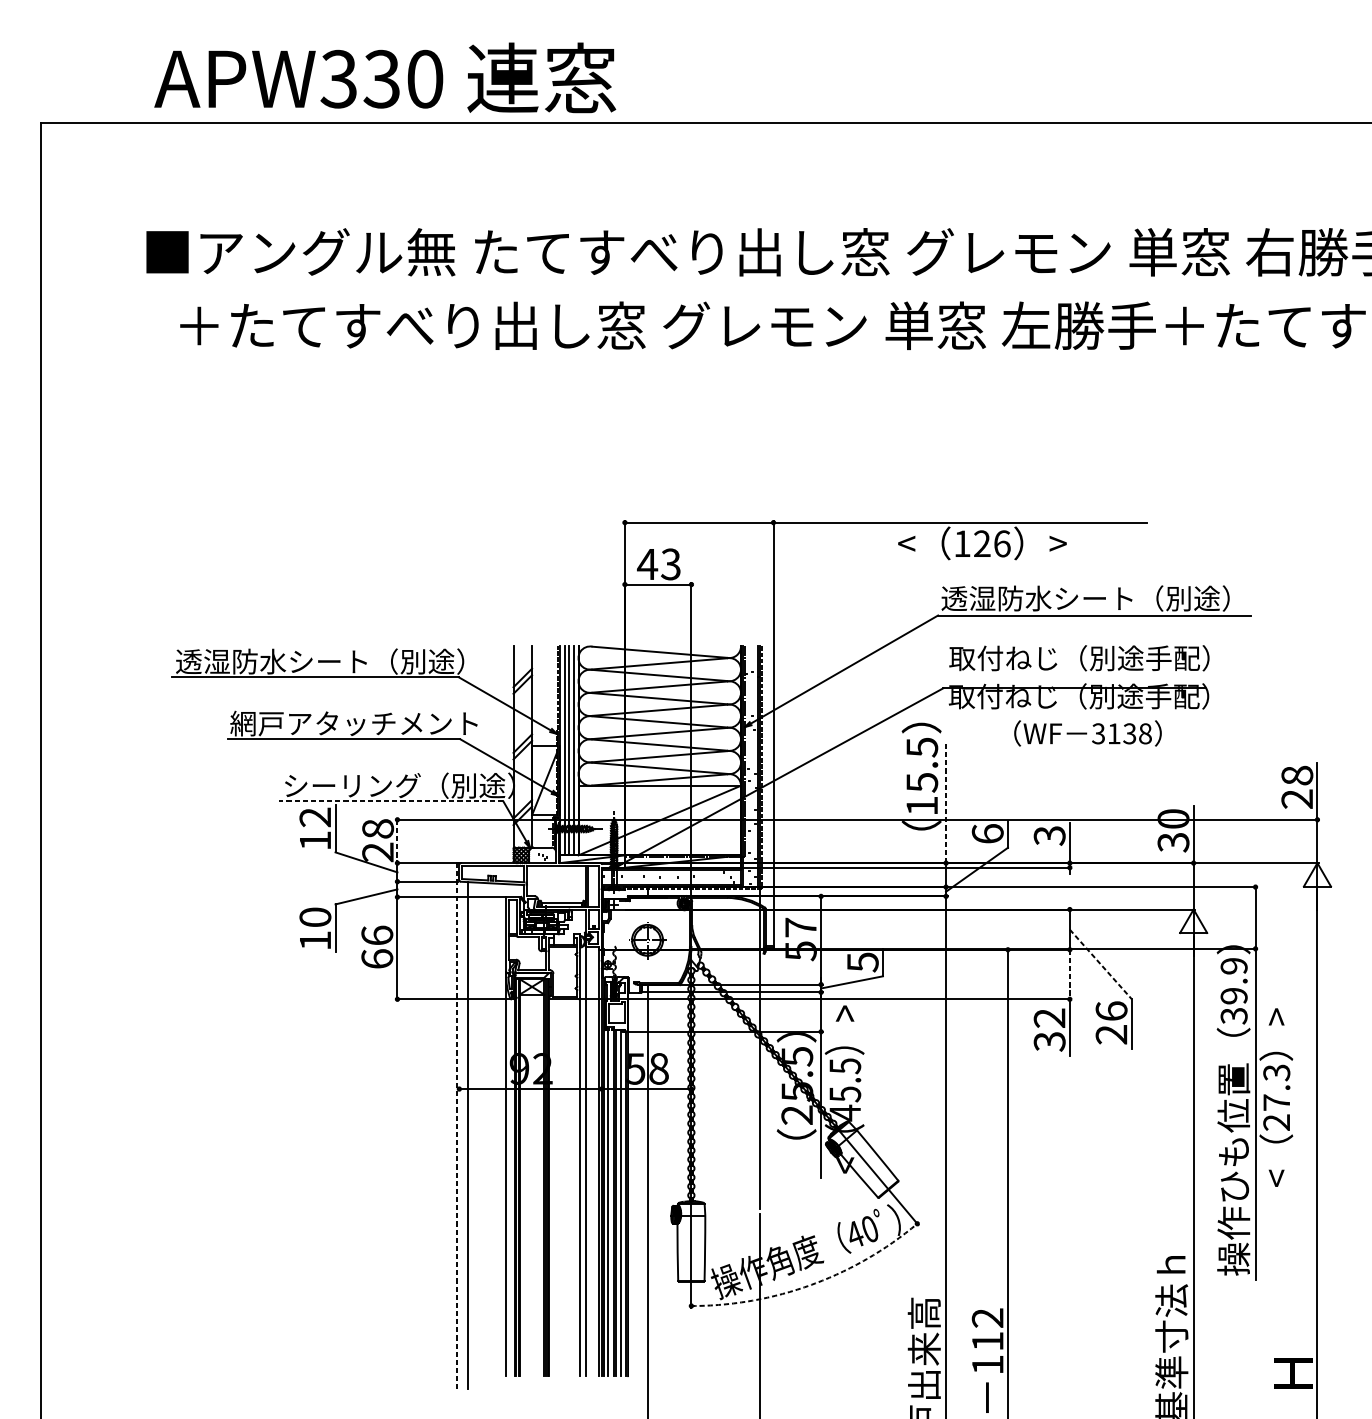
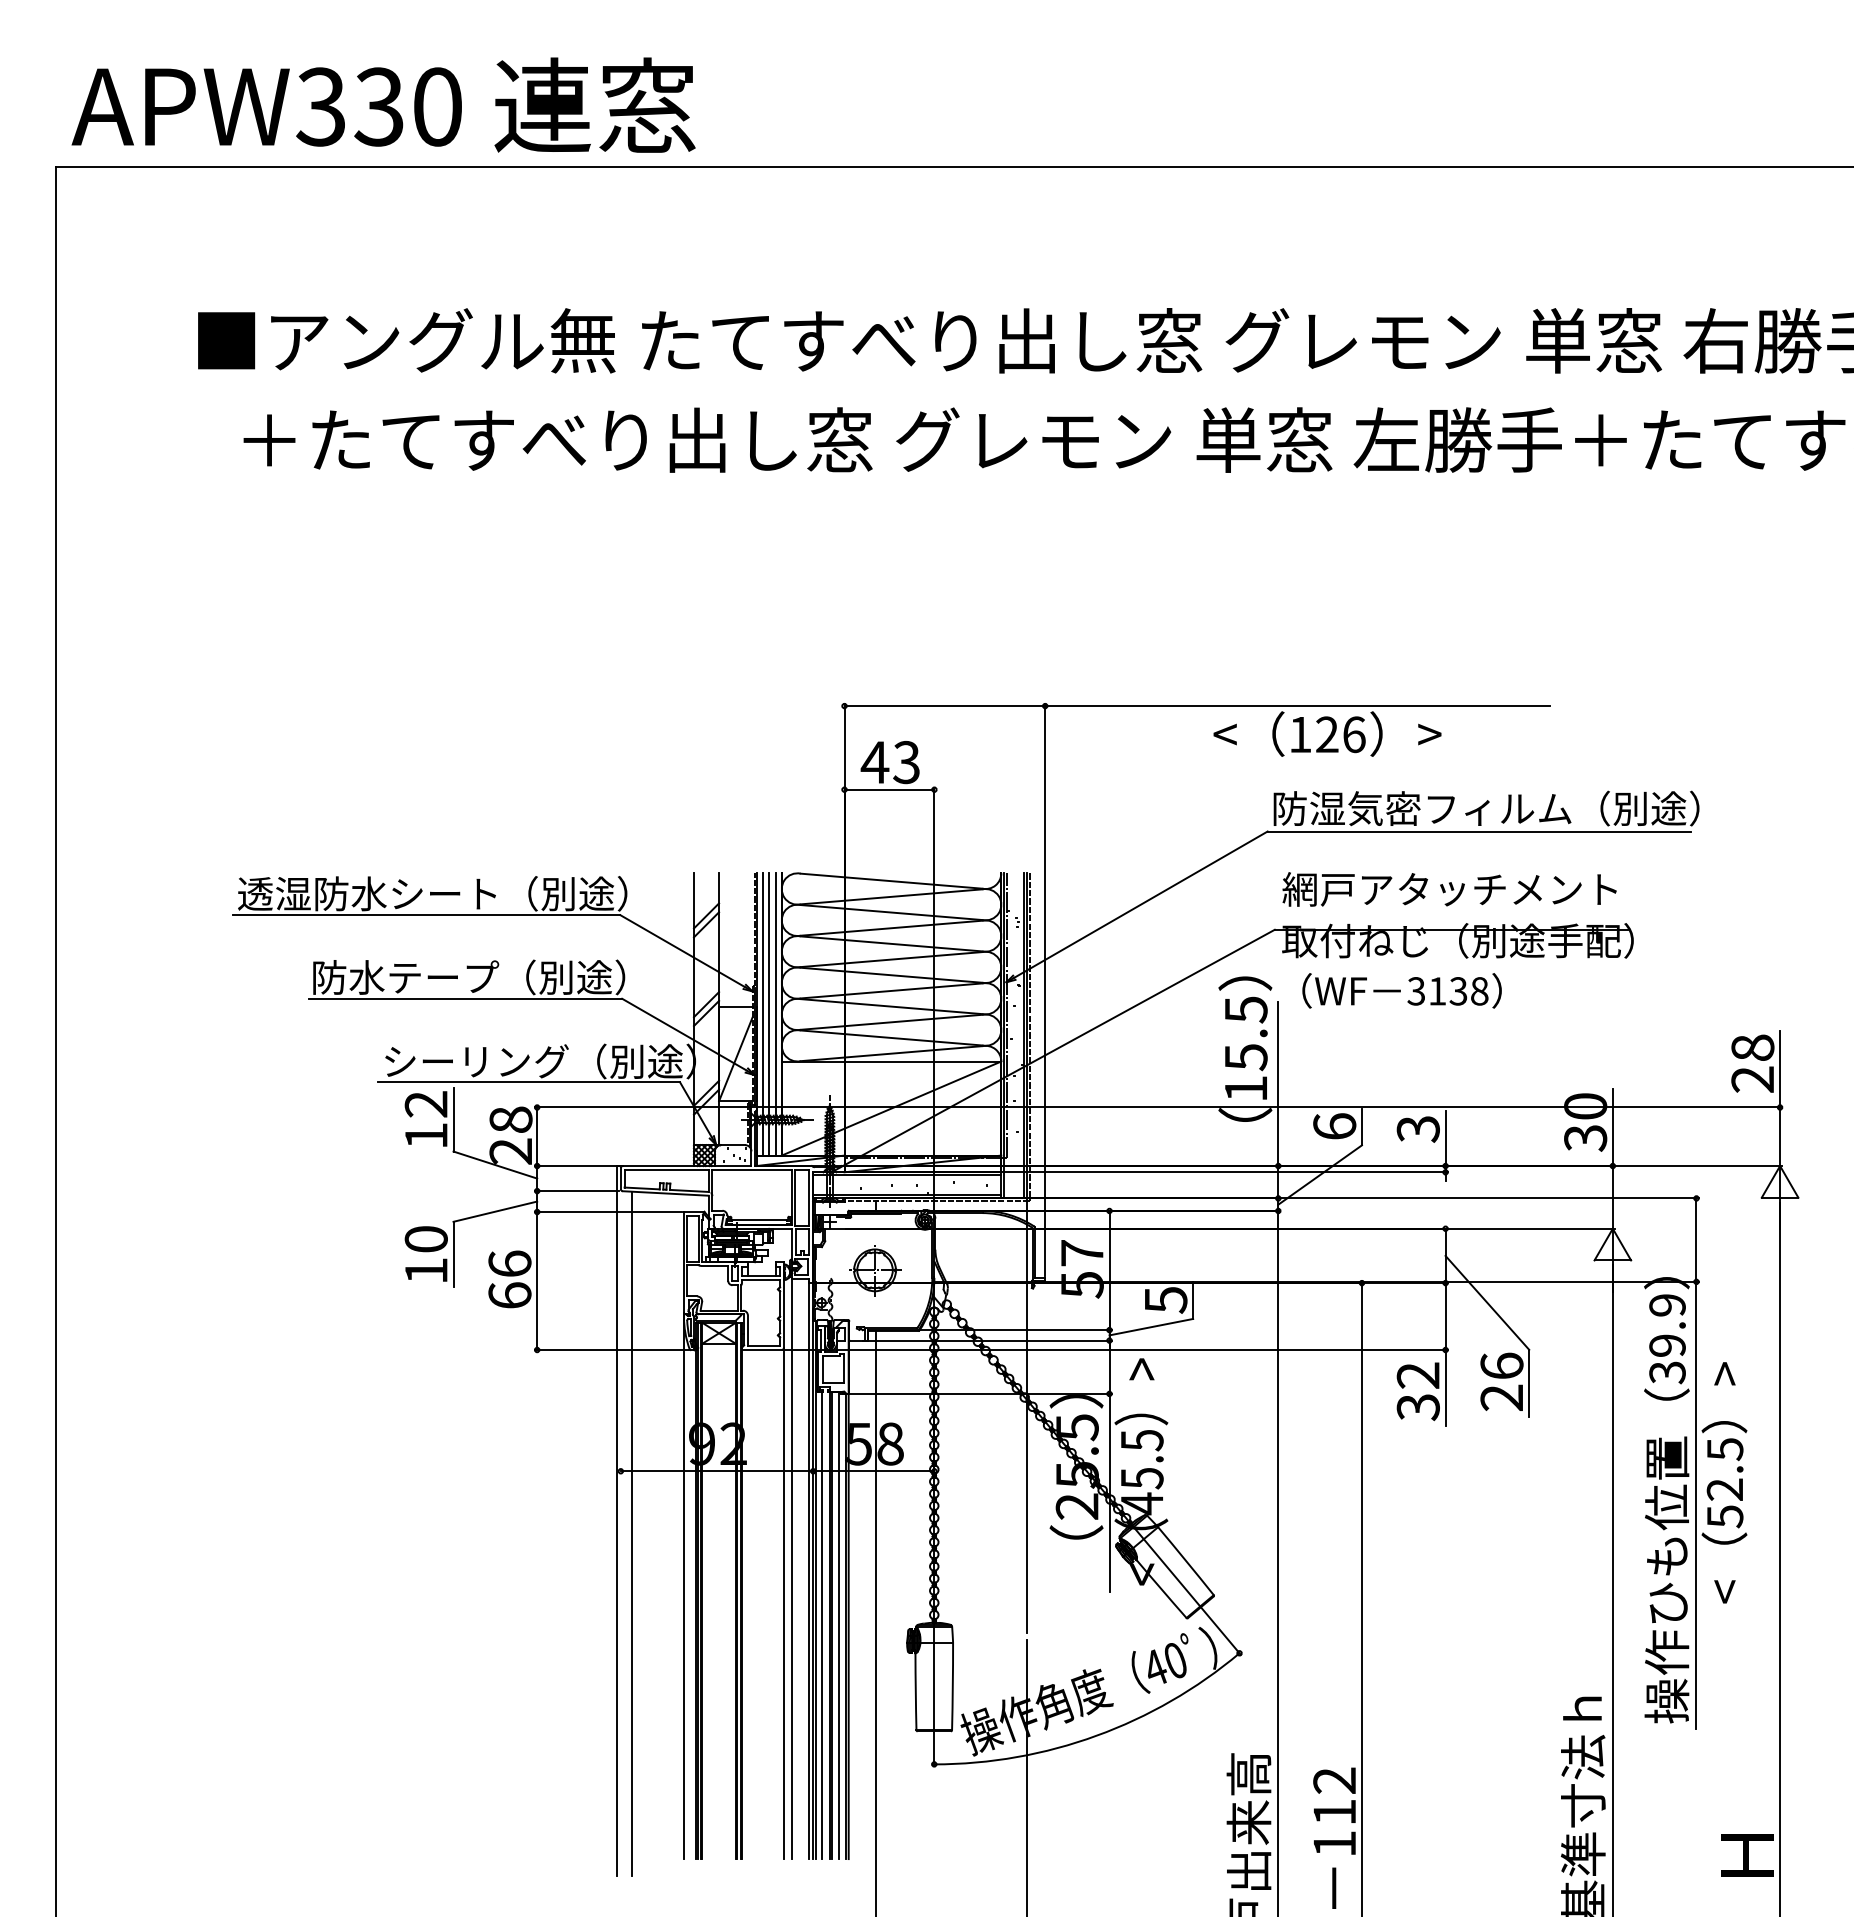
text: (385, 77) -> (383, 104), moved
text: (1099, 598) -> (1485, 808), 透湿防水シート（別途） -> 防湿気密フィルム（別途）
text: (1079, 658) -> (1458, 889), 取付ねじ（別途手配） -> 網戸アタッチメント
text: (354, 723) -> (478, 977), 網戸アタッチメント -> 防水テープ（別途）
text: (1087, 733) -> (1401, 990), moved
line: (391, 801) -> (528, 1082), dashed -> solid
line: (946, 802) -> (1278, 1084), dashed -> solid
line: (397, 841) -> (537, 1137), dashed -> solid
line: (1100, 964) -> (1487, 1302), dashed -> solid
line: (1069, 975) -> (1445, 1317), dashed -> solid
text: (1276, 1098) -> (1724, 1483), 27.3 -> 52.5
line: (456, 1125) -> (617, 1520), dashed -> solid
arc: (811, 1284) -> (1096, 1735), dashed -> solid

